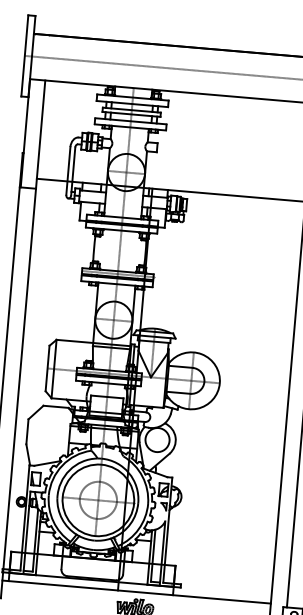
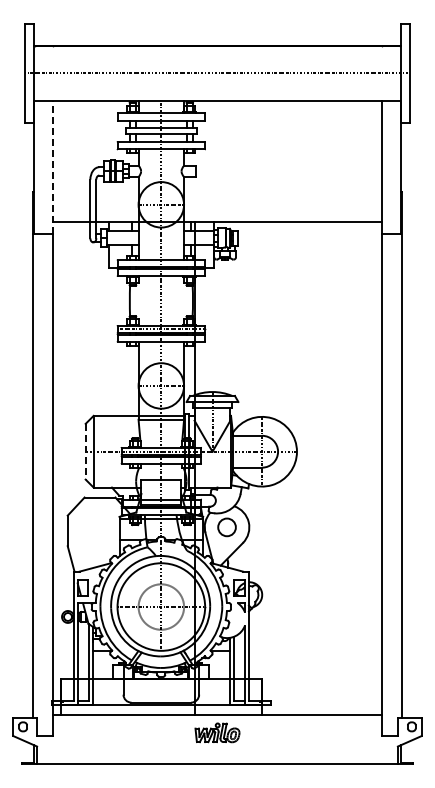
line: (40, 134) -> (52, 167), solid -> dashed
line: (47, 368) -> (85, 451), solid -> dashed
circle: (157, 440) -> (226, 527), size x0.6

